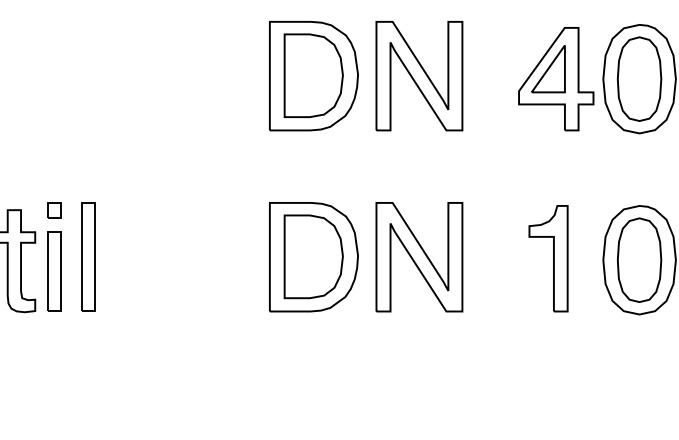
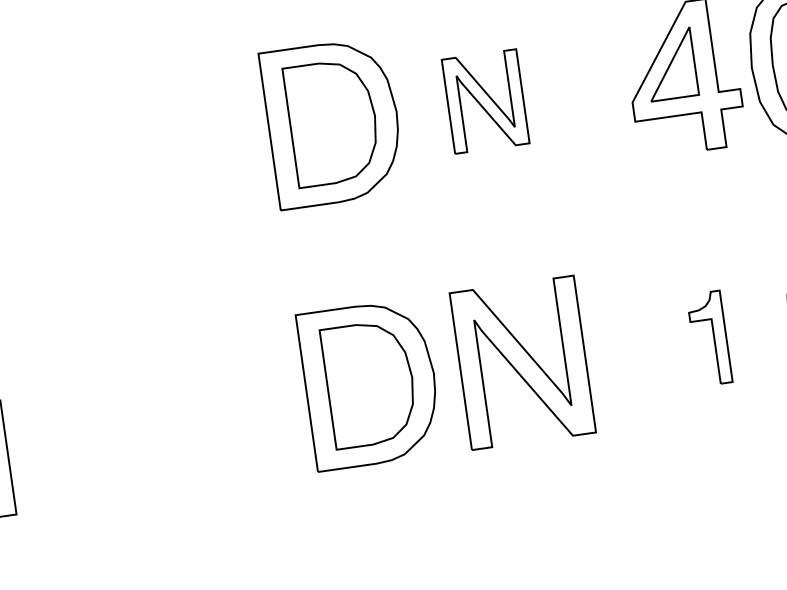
part: (419, 76) -> (485, 101), size x0.6
part: (88, 256) -> (44, 429), removed
part: (548, 258) -> (709, 338), size x0.6

